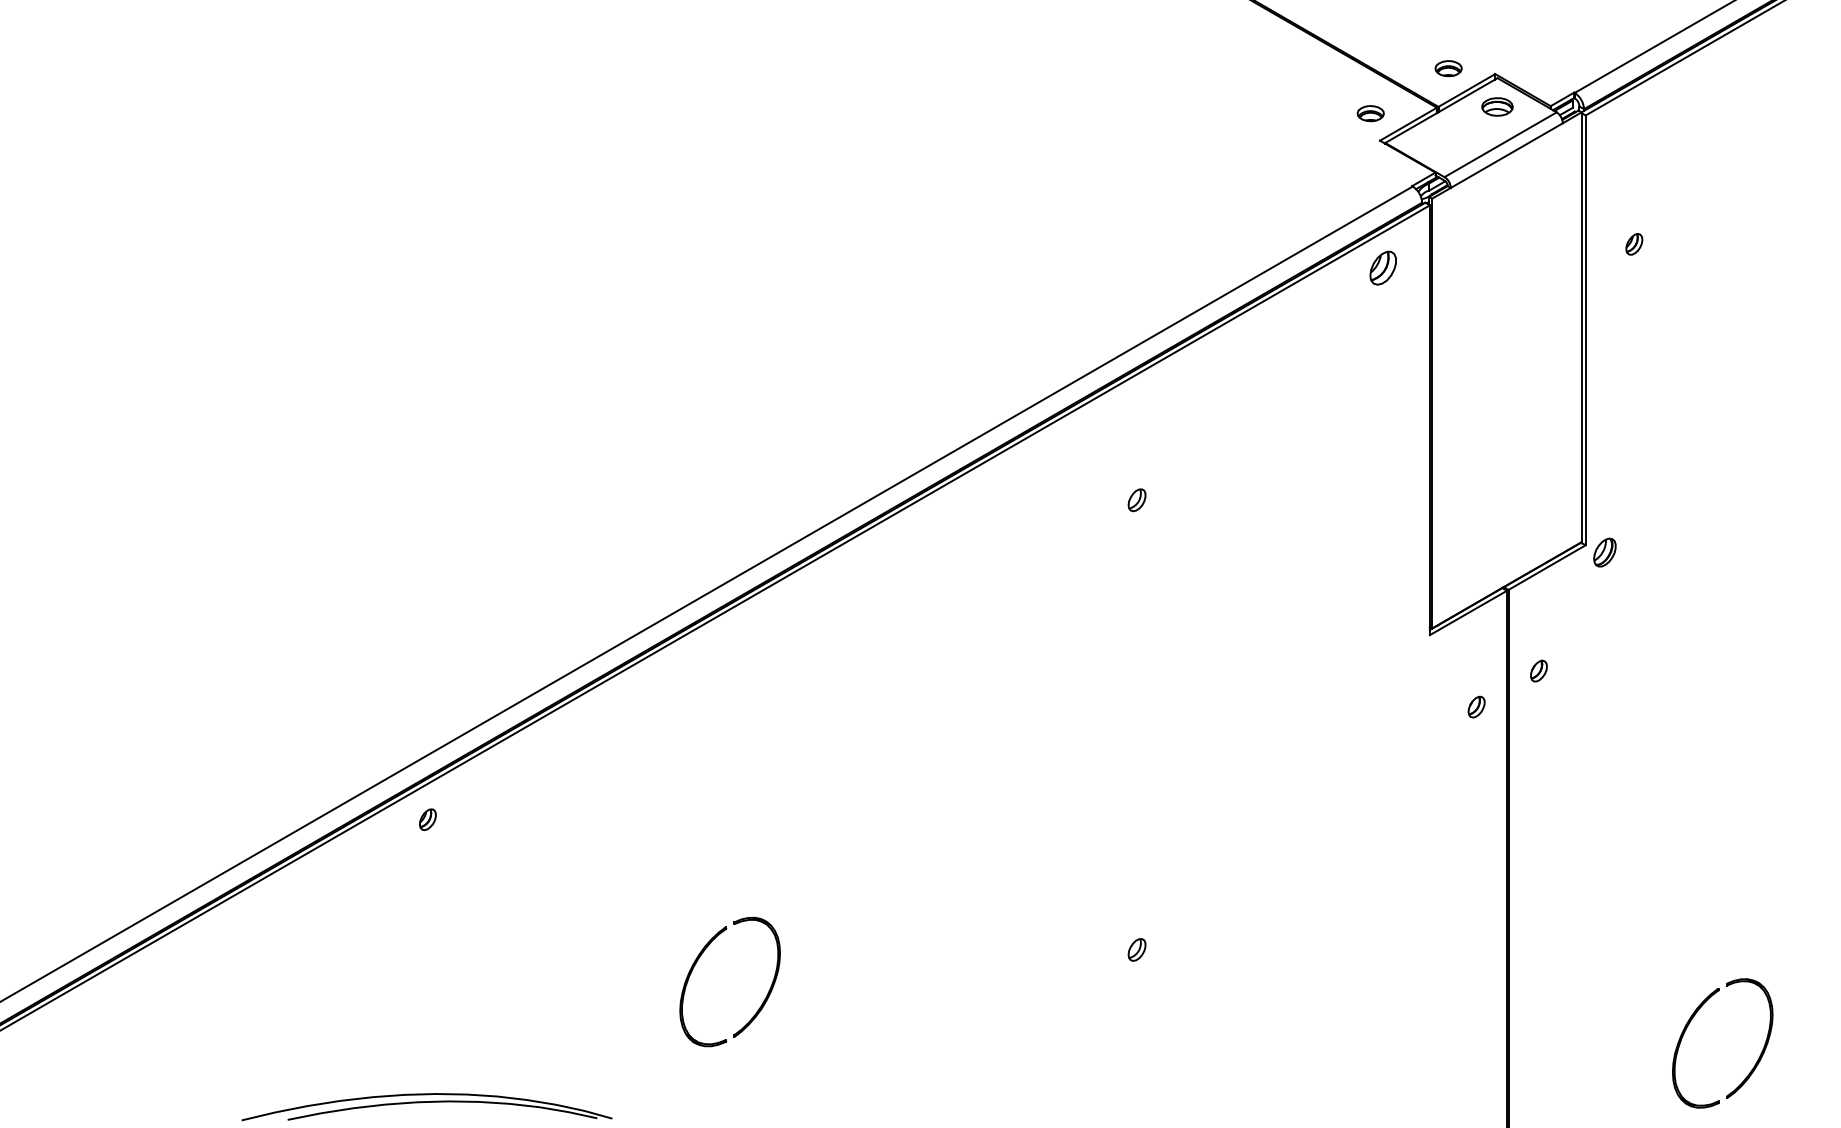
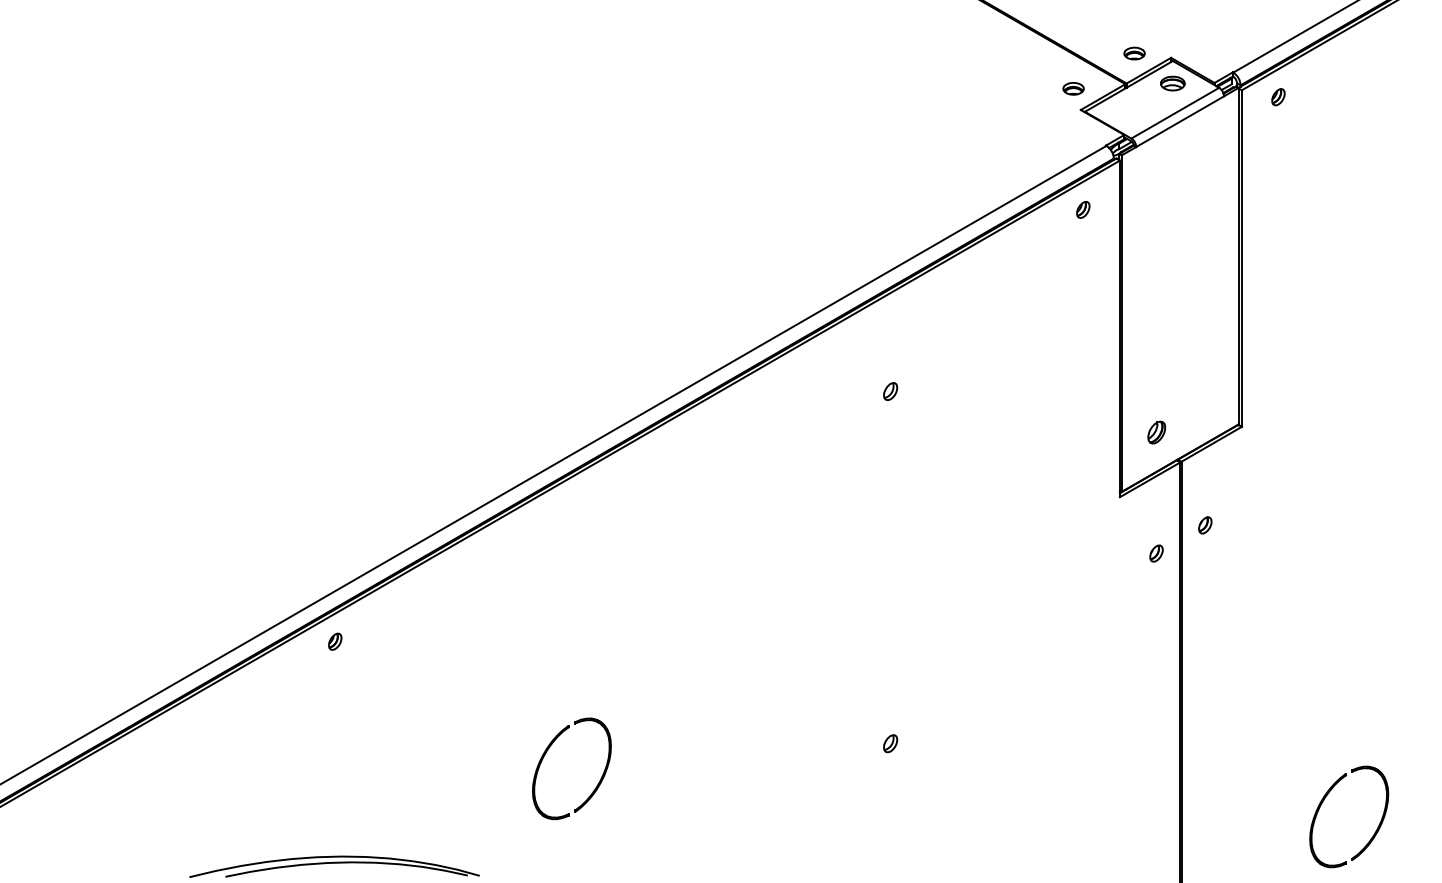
part: (1634, 244) -> (1278, 97), moved
part: (1382, 268) -> (1082, 210), size x0.62
part: (1604, 552) -> (1156, 432), moved

